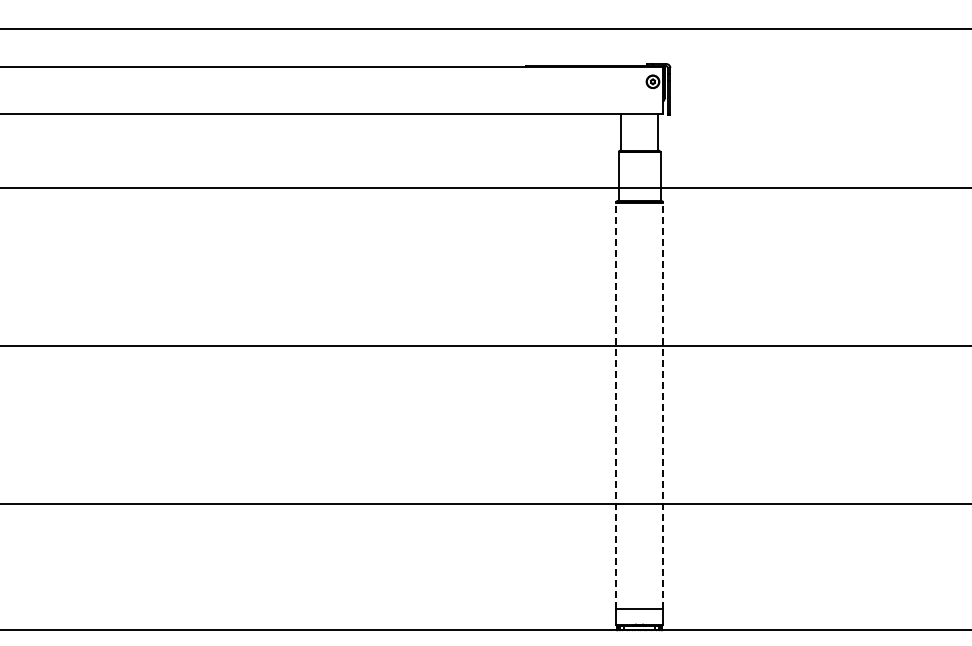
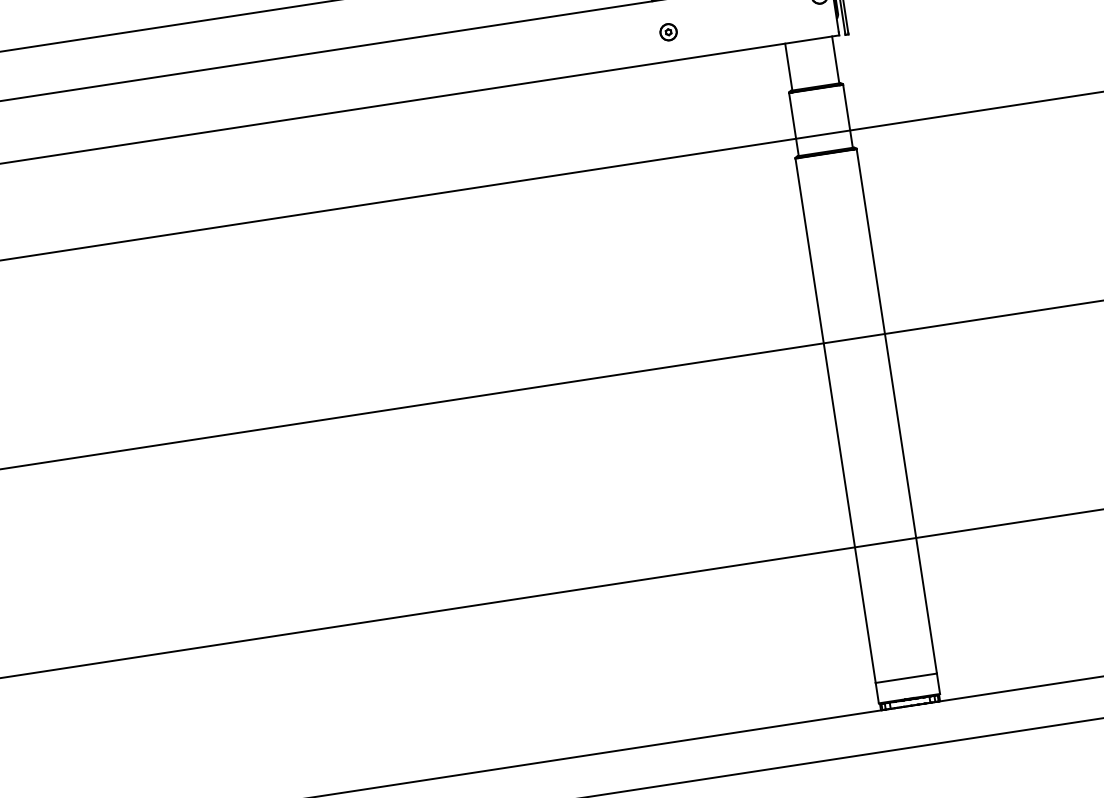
part: (534, 91) -> (668, 31), added
line: (615, 405) -> (835, 420), dashed -> solid
line: (663, 405) -> (897, 411), dashed -> solid

